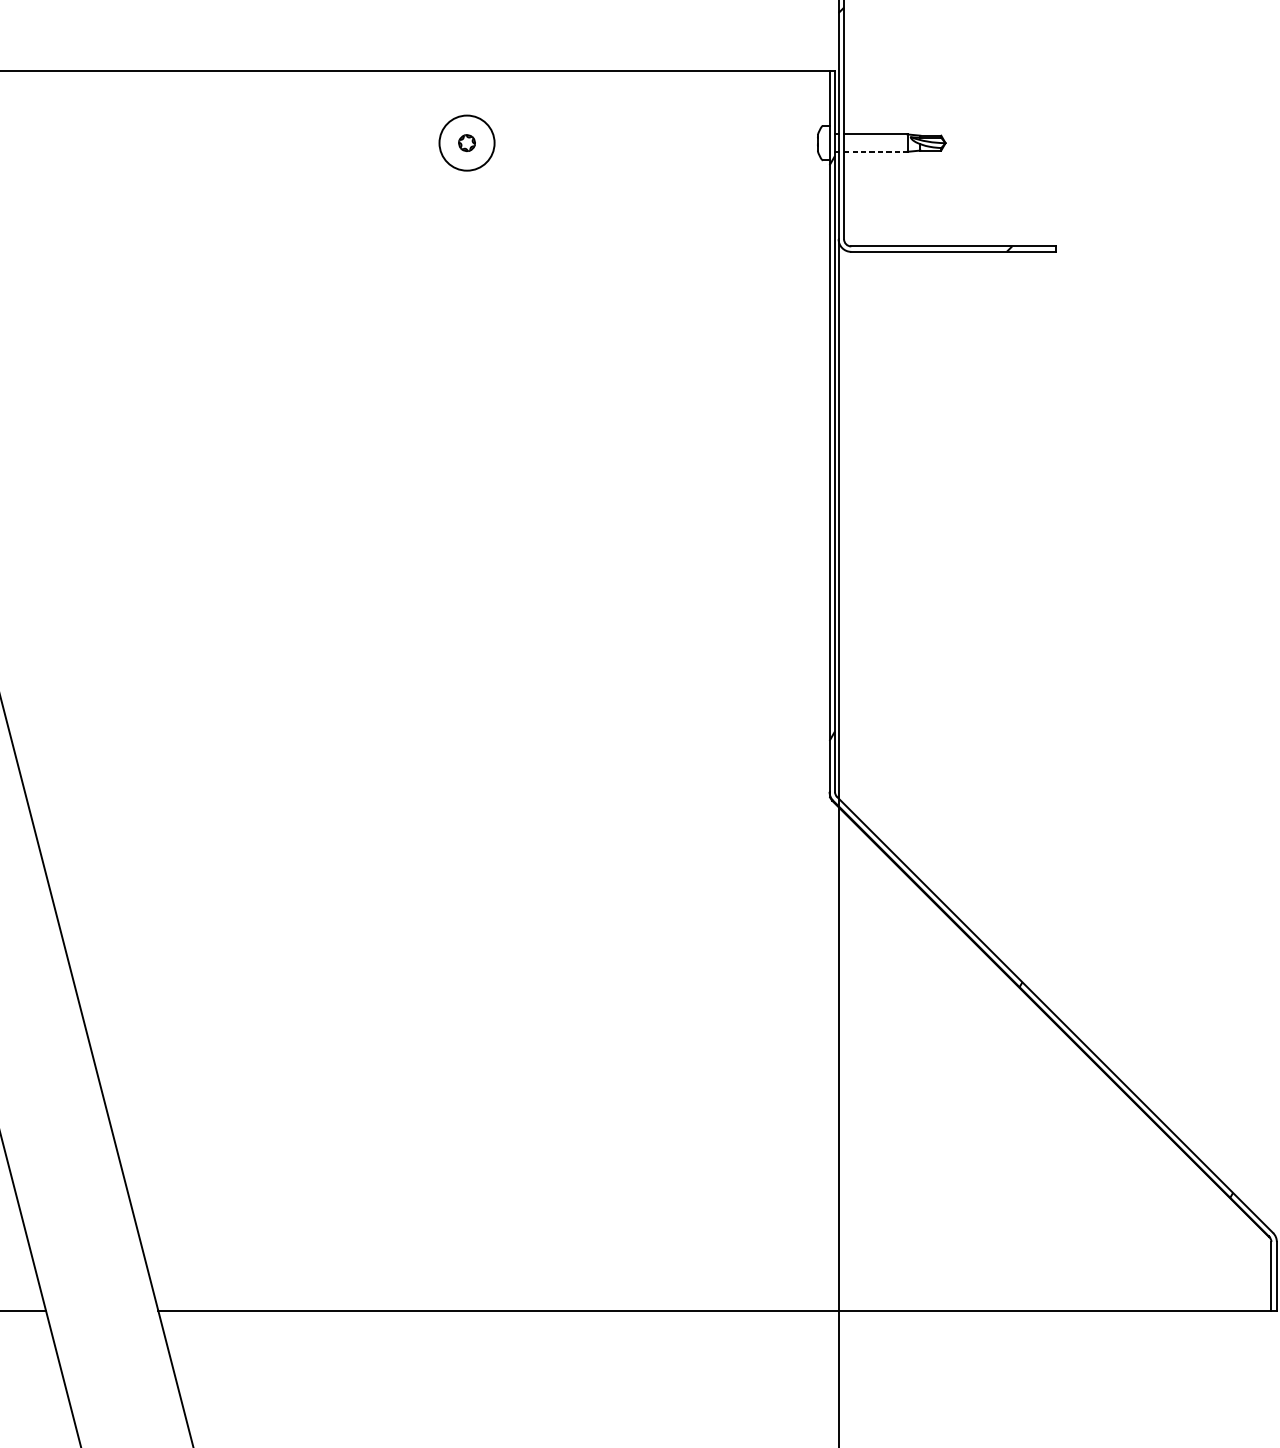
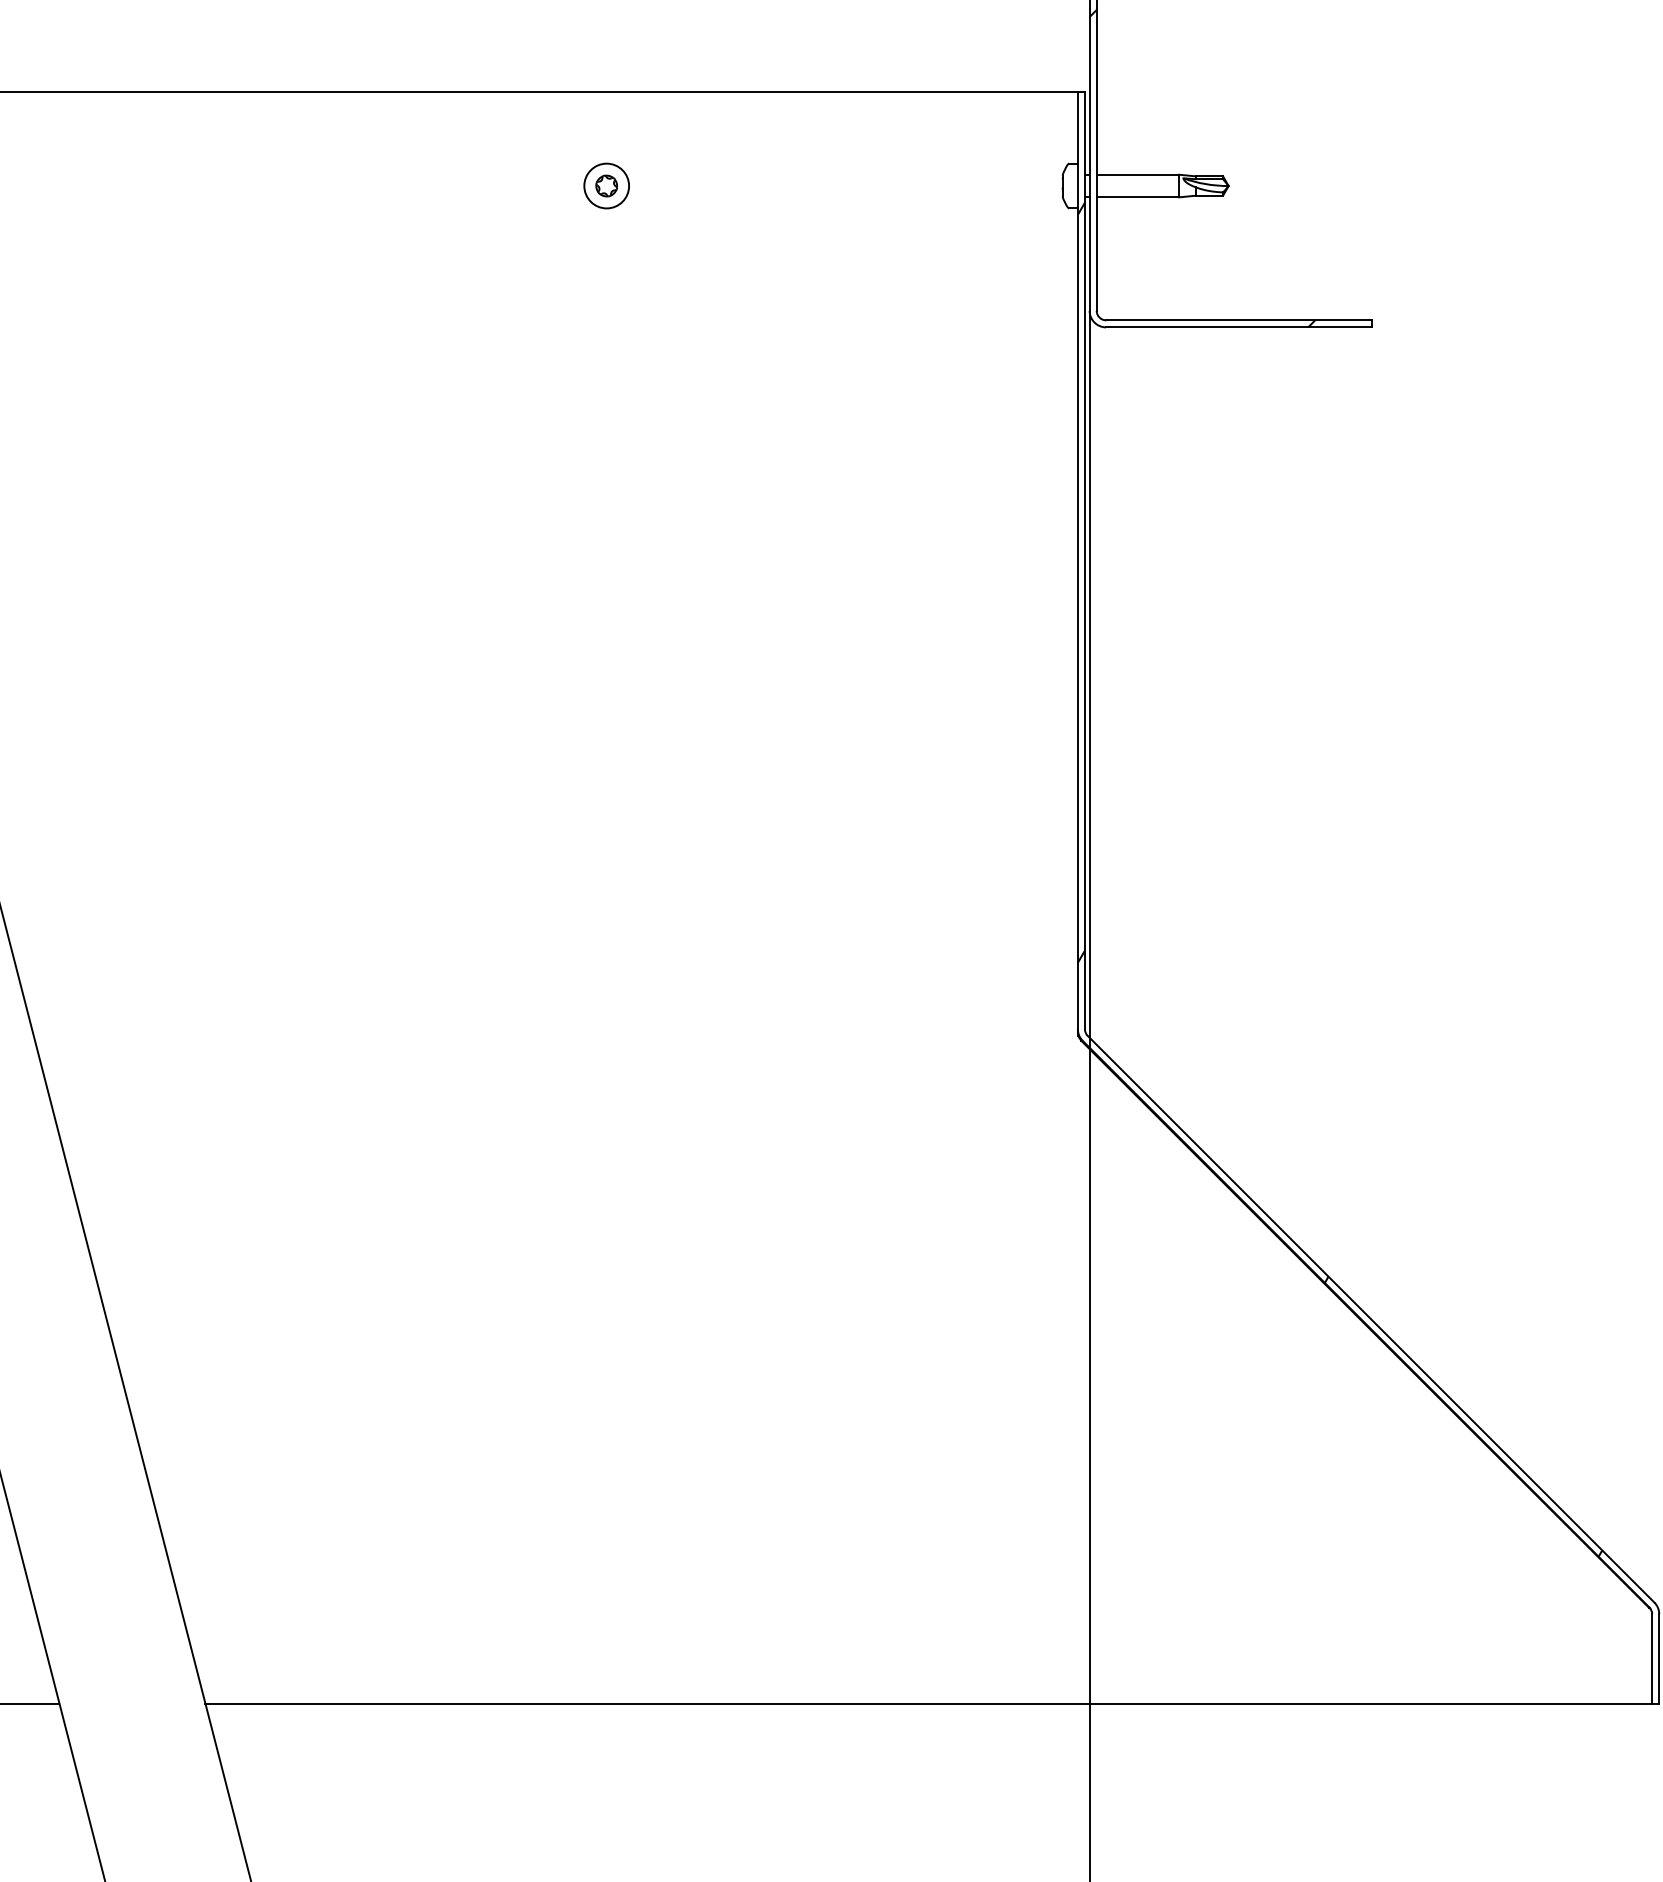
circle: (466, 142) -> (606, 185), size x0.62
line: (876, 151) -> (1138, 197), dashed -> solid

